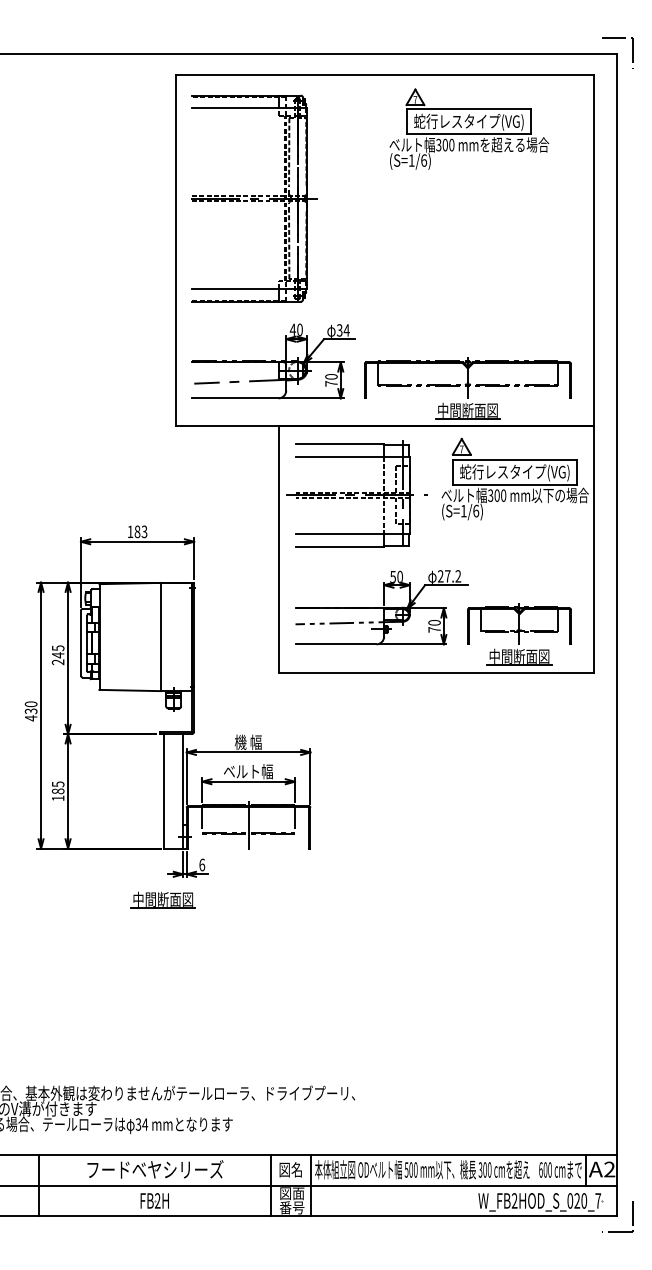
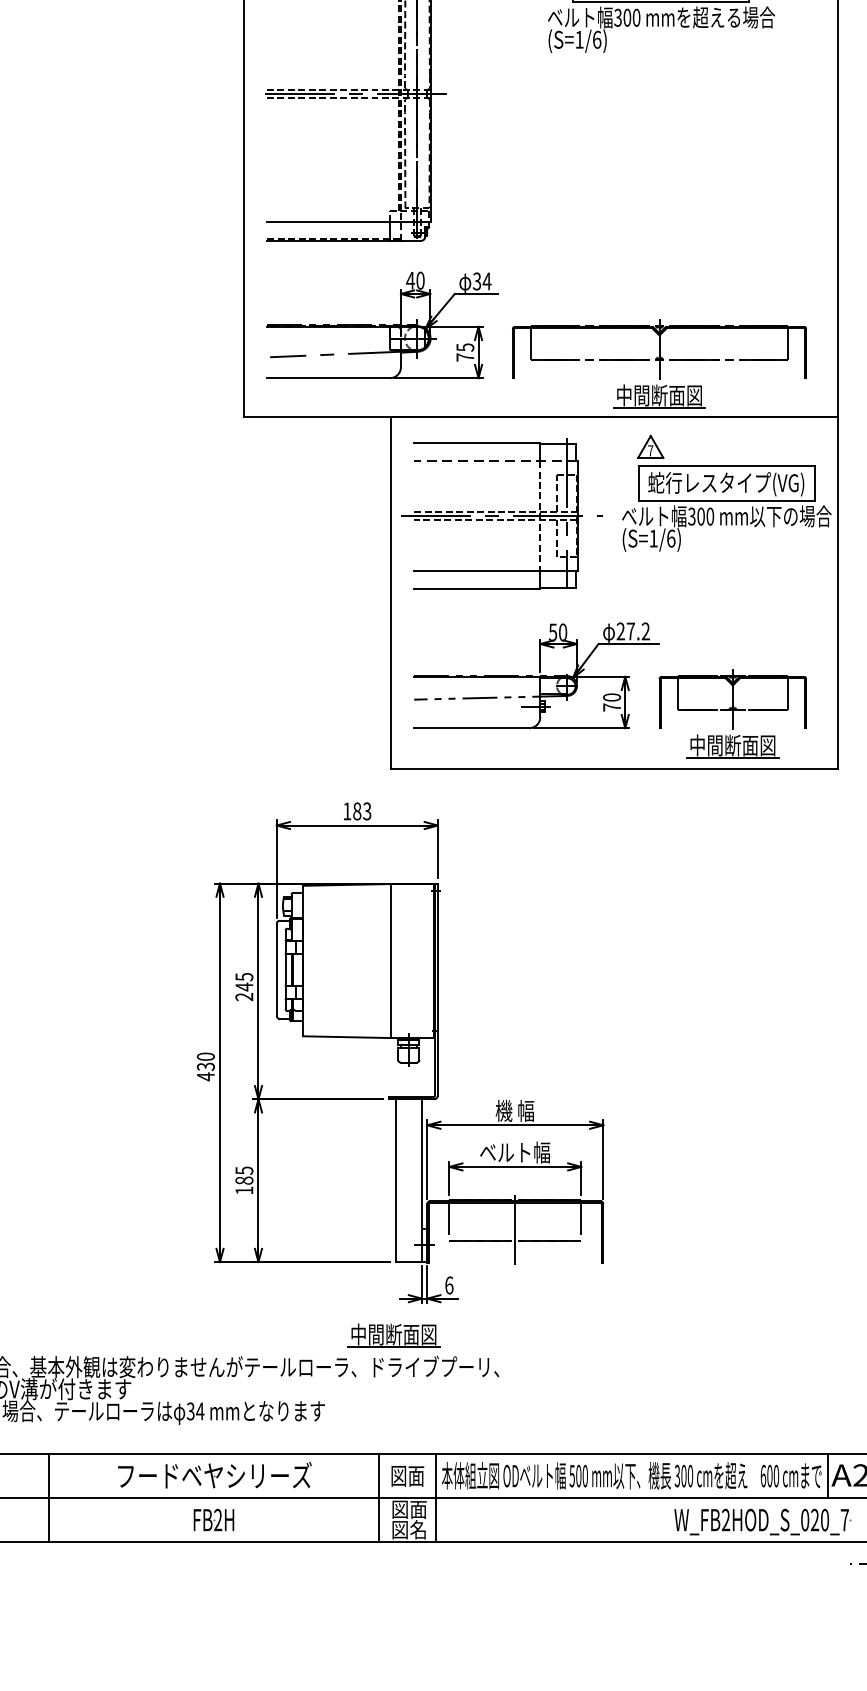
text: (331, 376) -> (465, 347), 70 -> 75
line: (352, 456) -> (495, 460), solid -> dashed
part: (167, 709) -> (399, 1064), moved
text: (296, 1169) -> (415, 1475), 図名 -> 図面
text: (292, 1207) -> (409, 1529), 番号 -> 図名

